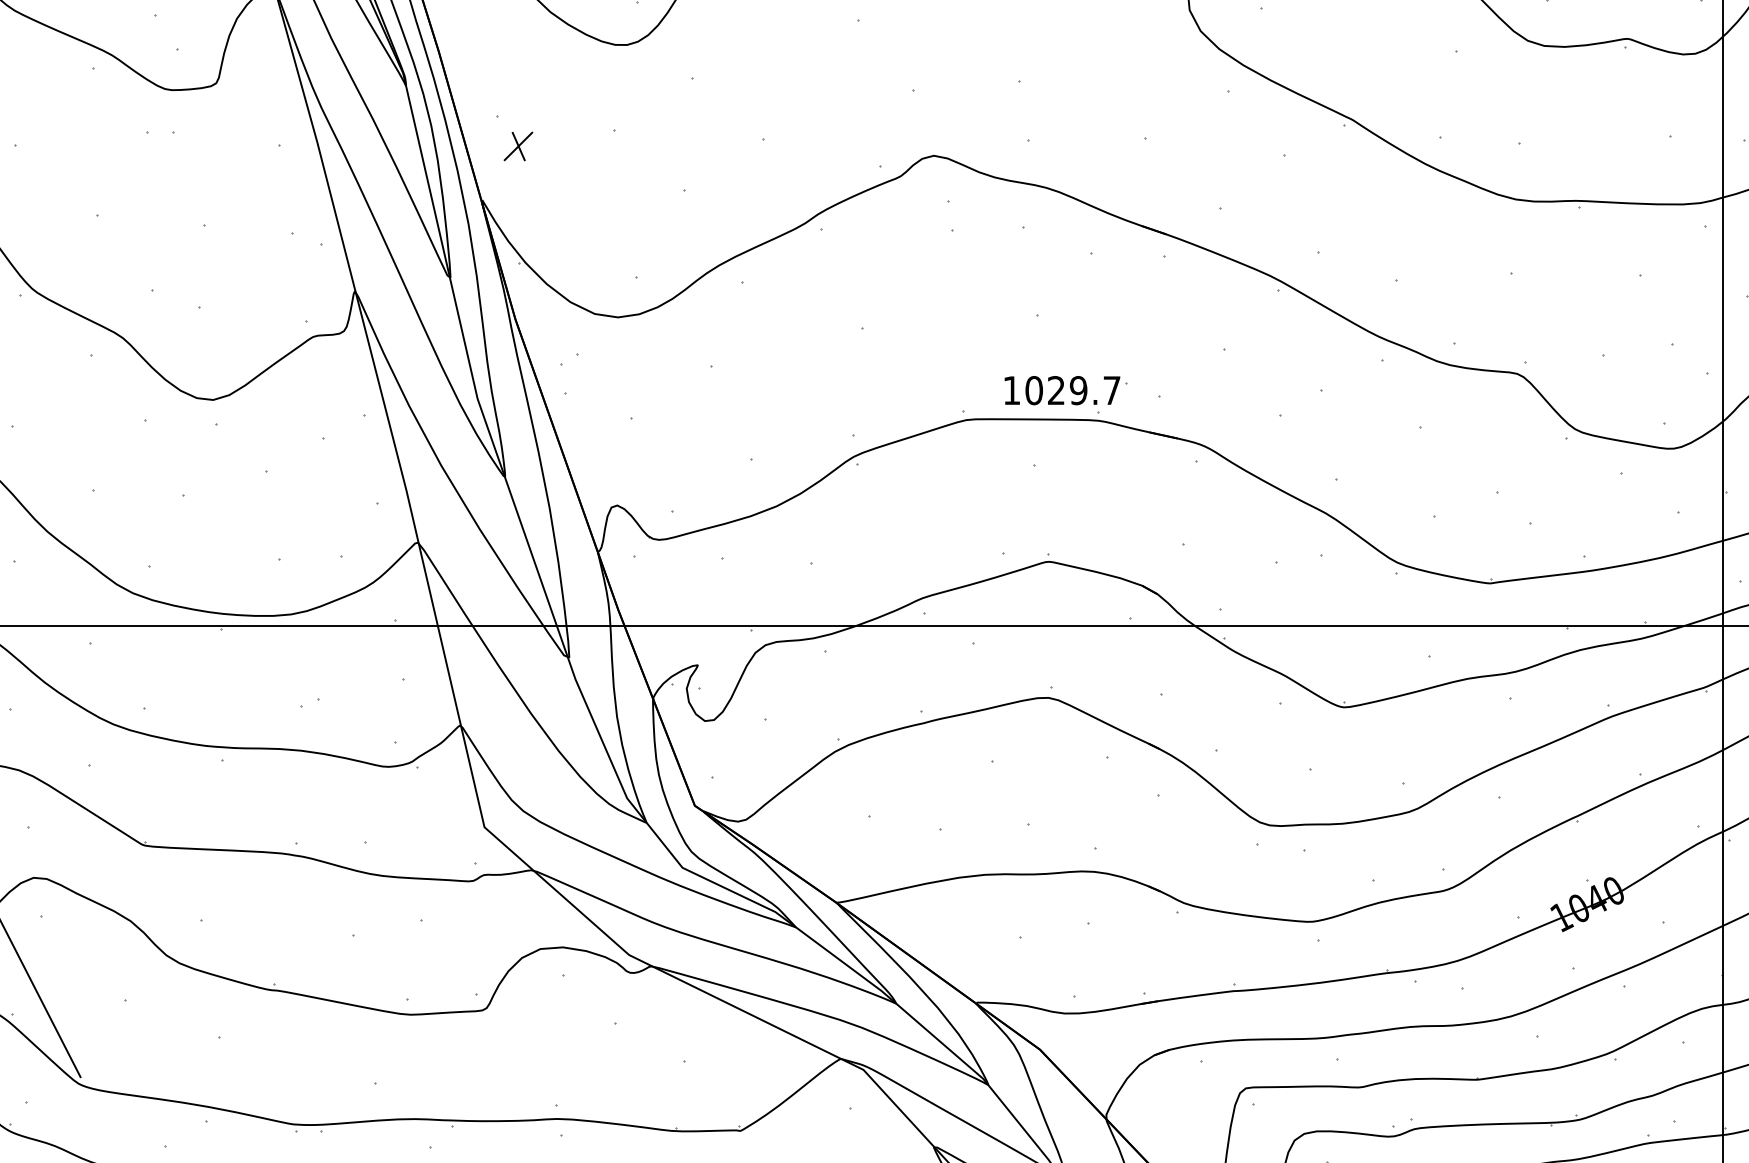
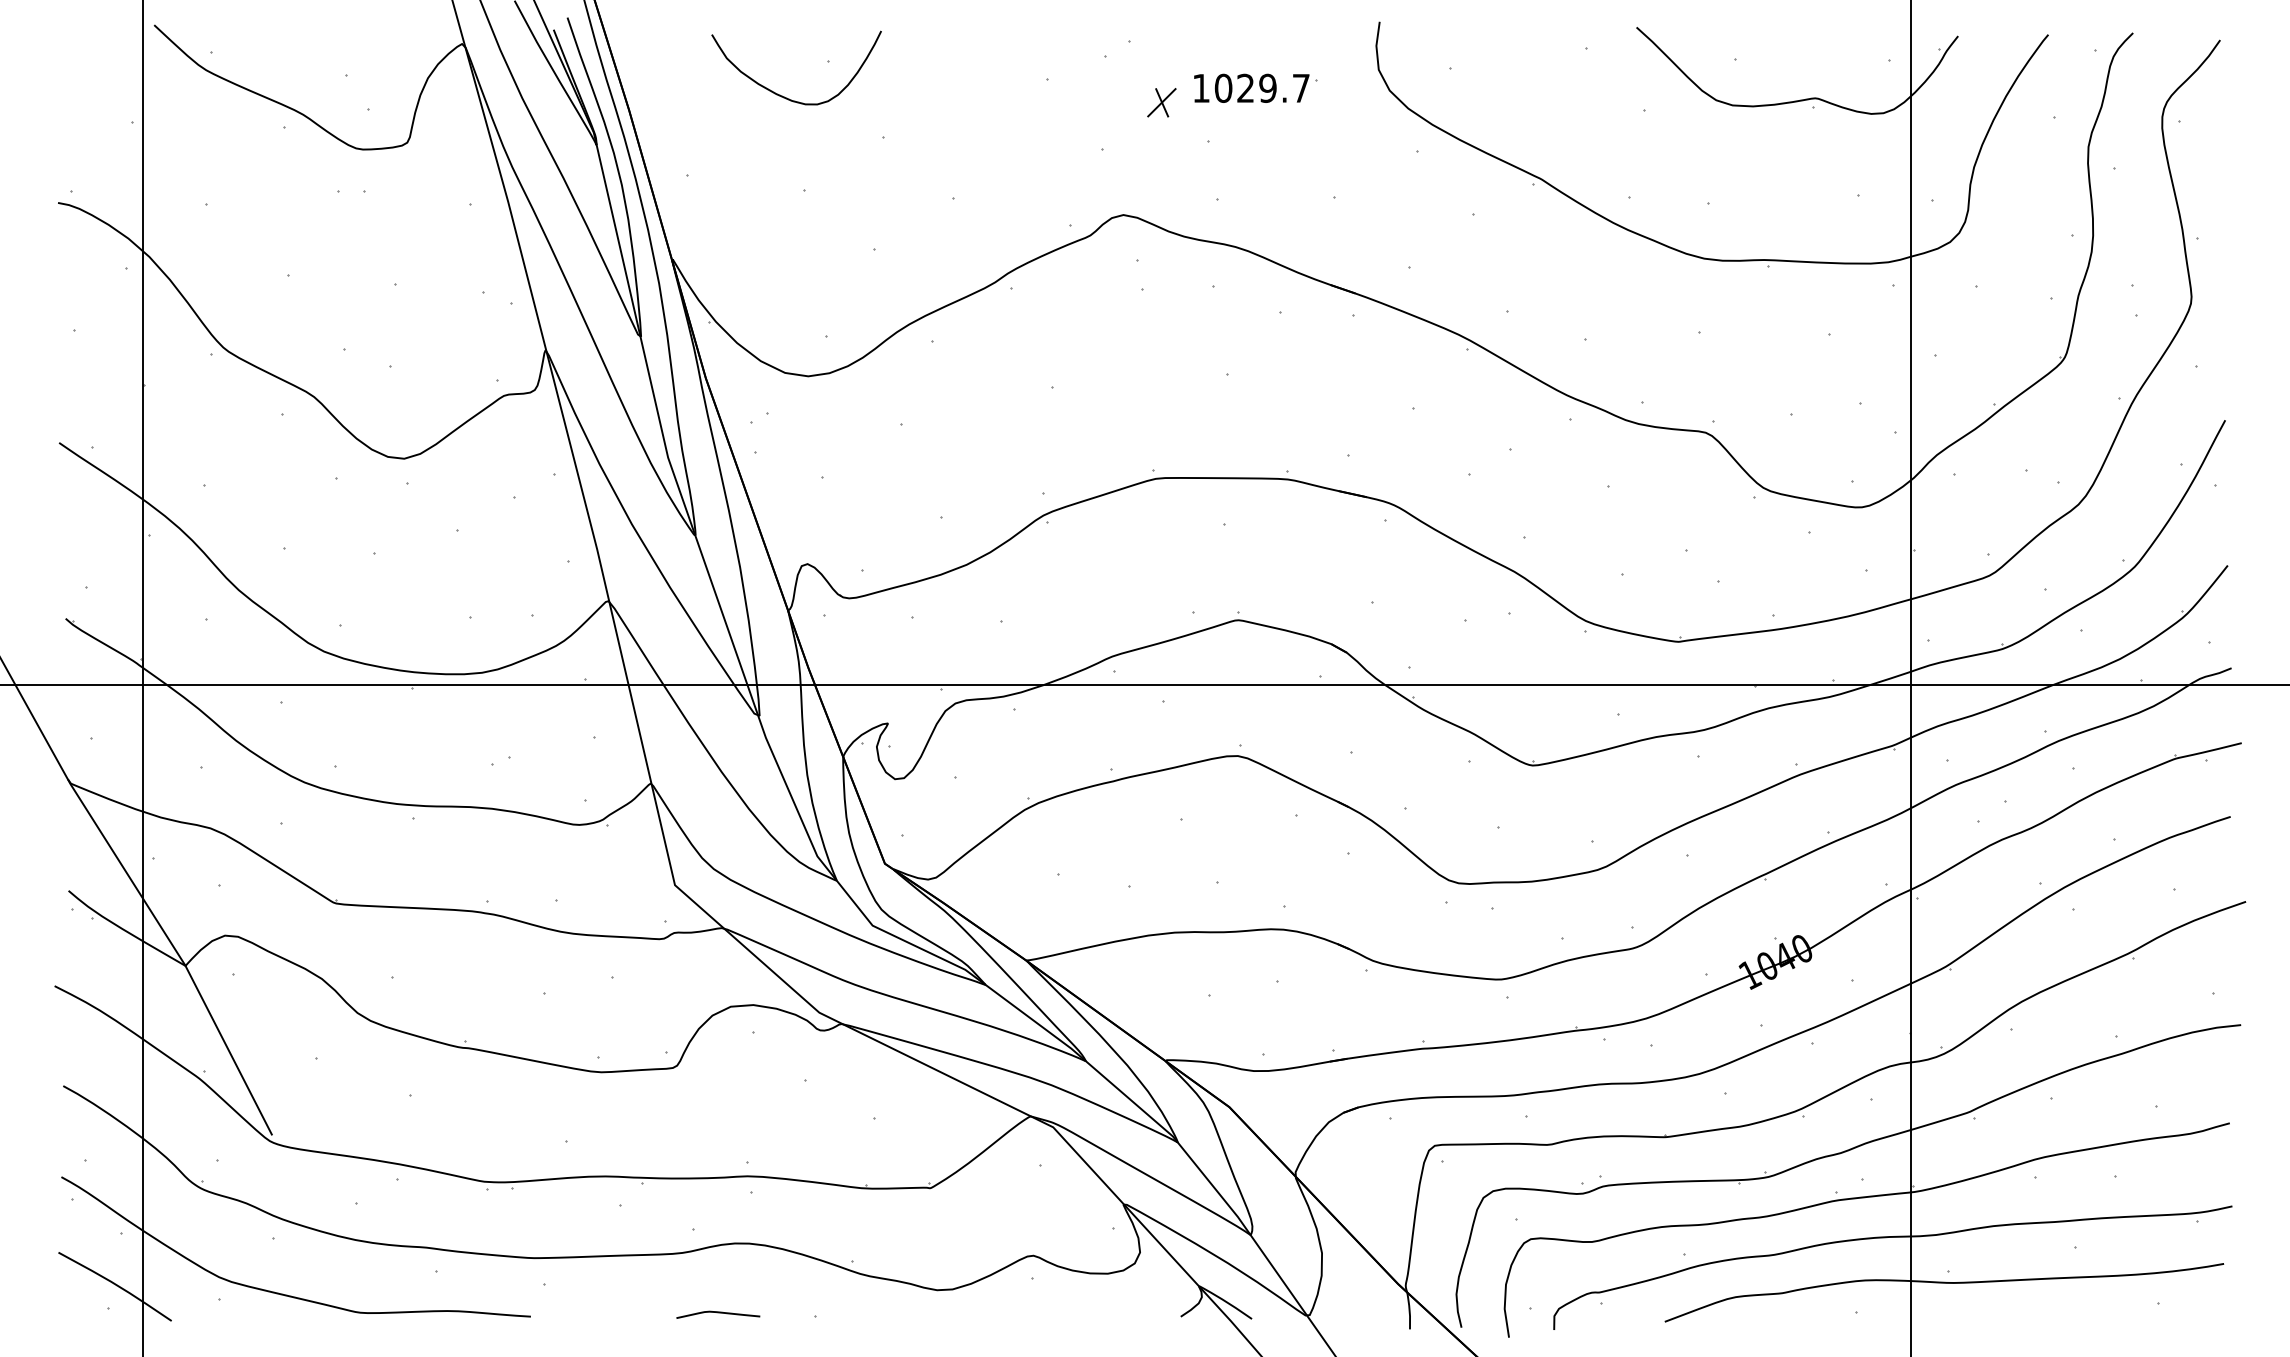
part: (518, 146) -> (1161, 102), moved
part: (1066, 389) -> (1255, 87), moved

